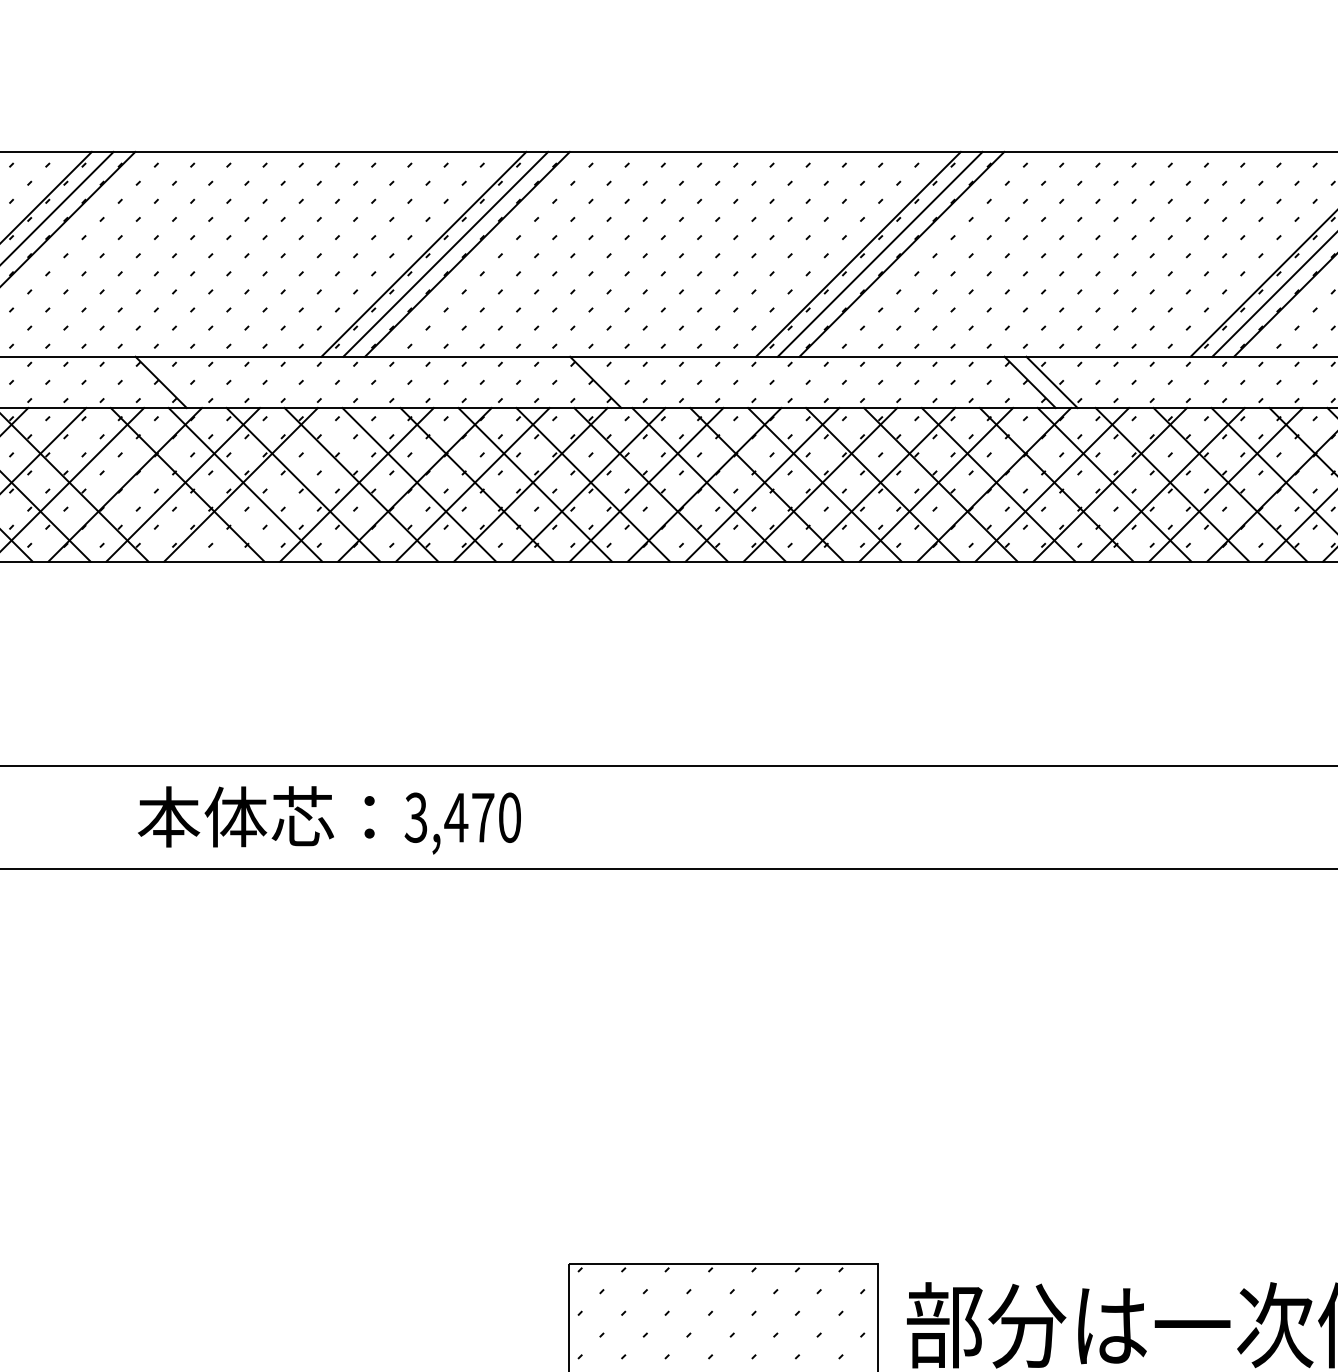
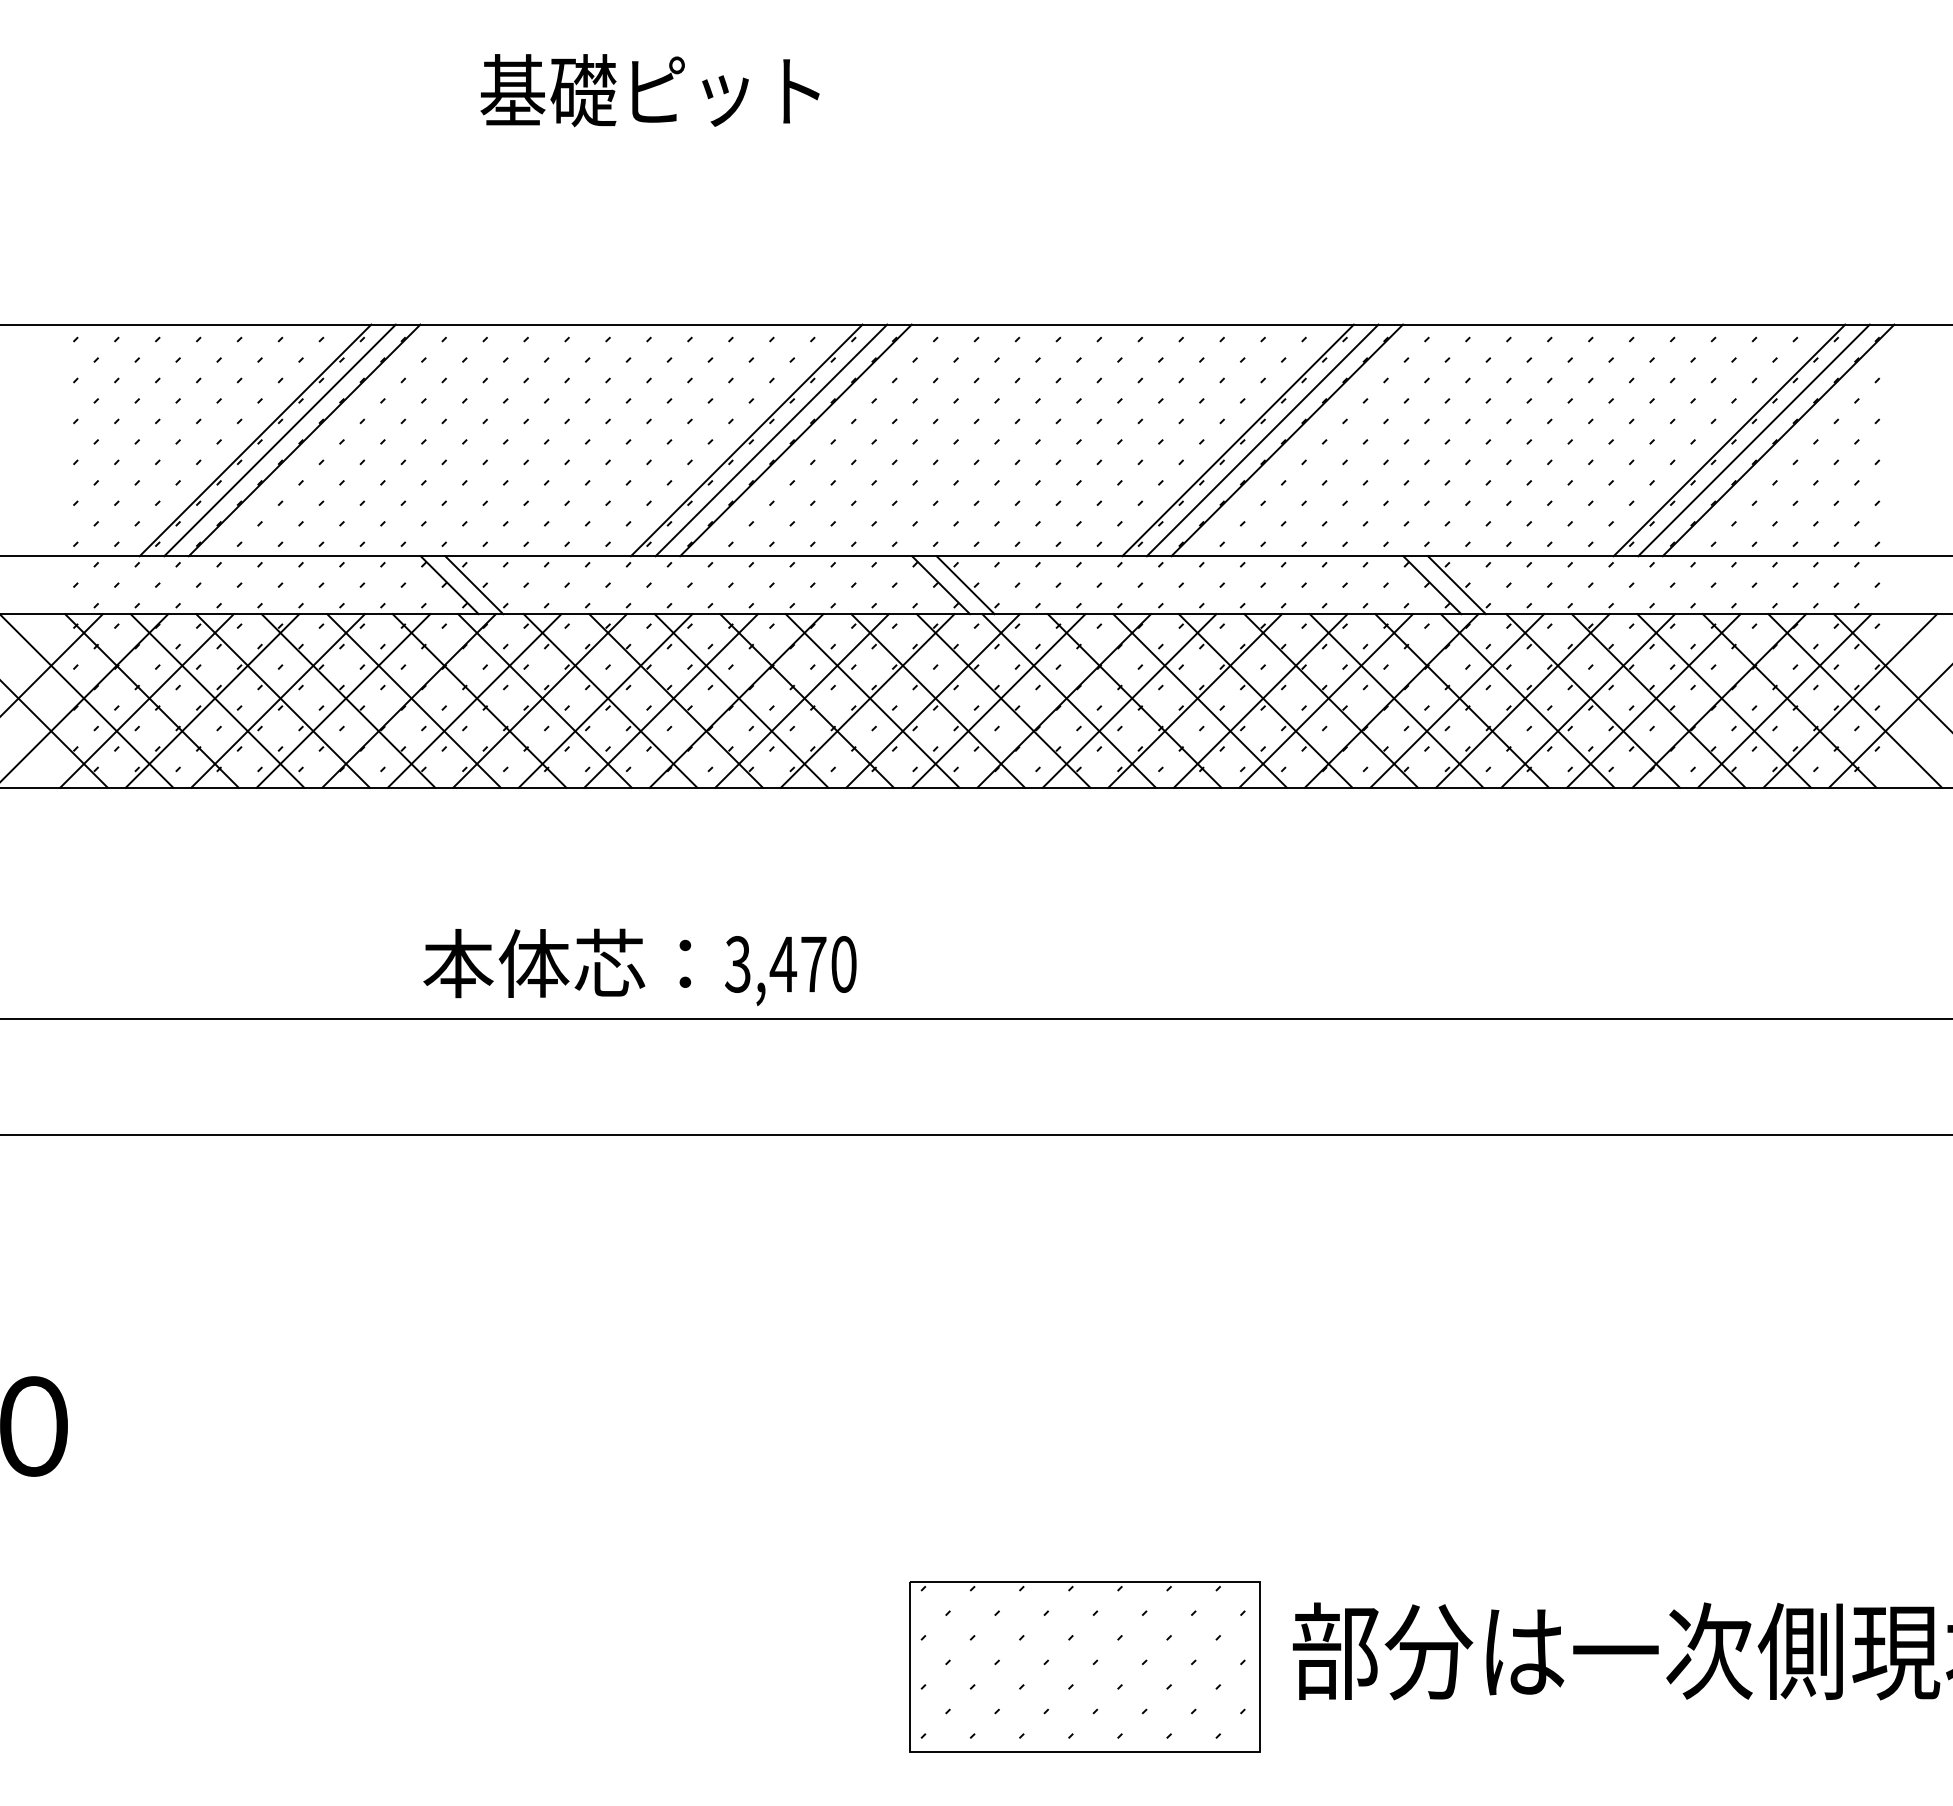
line: (183, 382) -> (474, 585), added
line: (617, 382) -> (965, 585), added
line: (129, 484) -> (413, 700), added
line: (298, 484) -> (605, 700), added
text: (329, 820) -> (639, 967), moved

